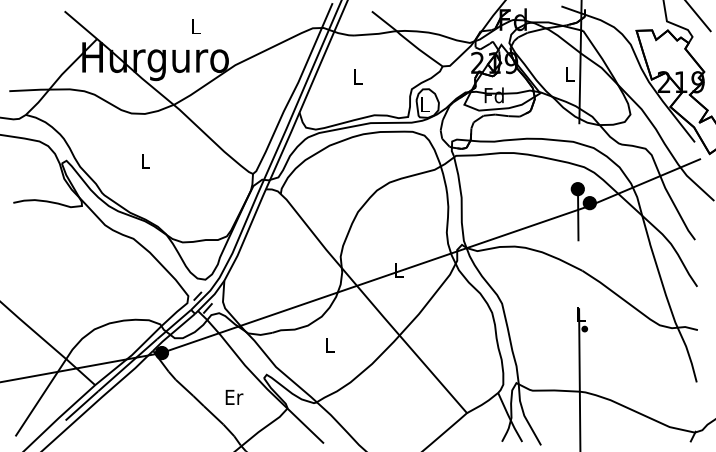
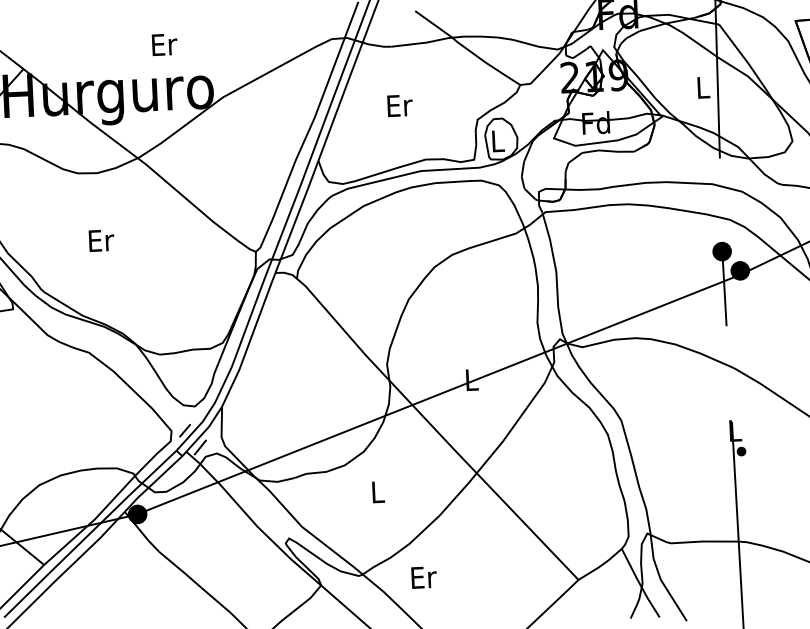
text: (196, 26) -> (165, 44), L -> Er
text: (358, 76) -> (400, 105), L -> Er
text: (145, 160) -> (101, 239), L -> Er
text: (234, 396) -> (424, 576), moved

